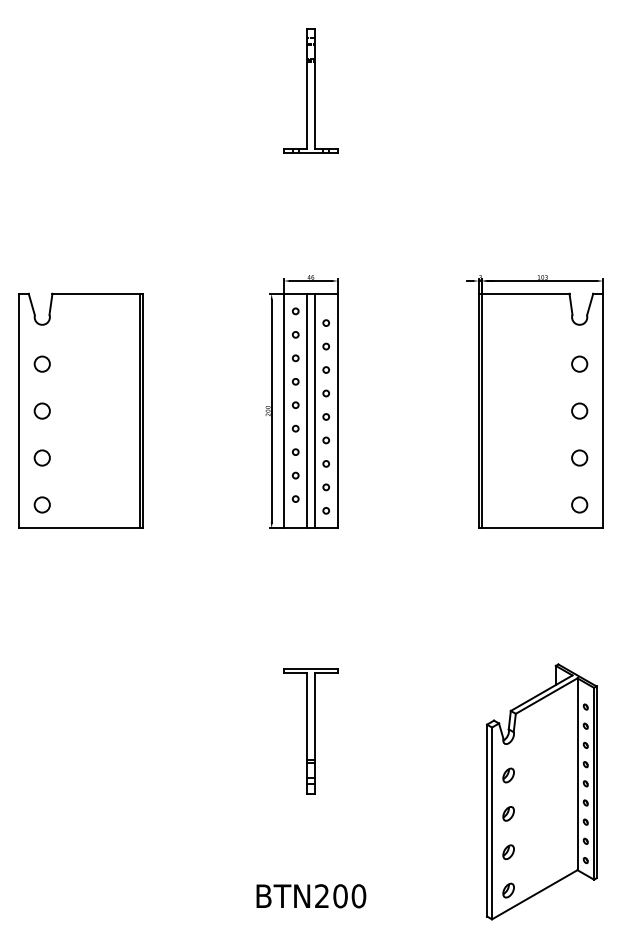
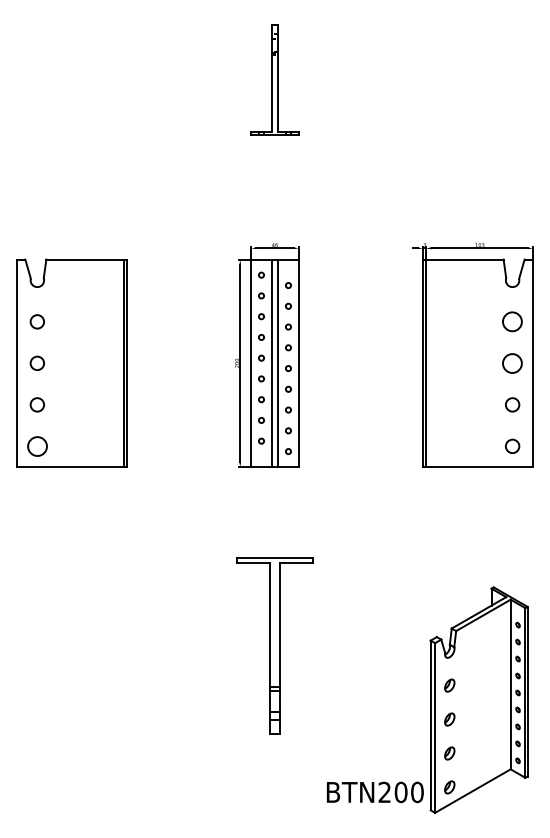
circle: (579, 363) -> (512, 321), size x1.4
circle: (579, 410) -> (512, 362), size x1.4
circle: (41, 503) -> (36, 445), size x1.4
part: (310, 731) -> (274, 646), size x1.6
text: (311, 896) -> (375, 792), moved

